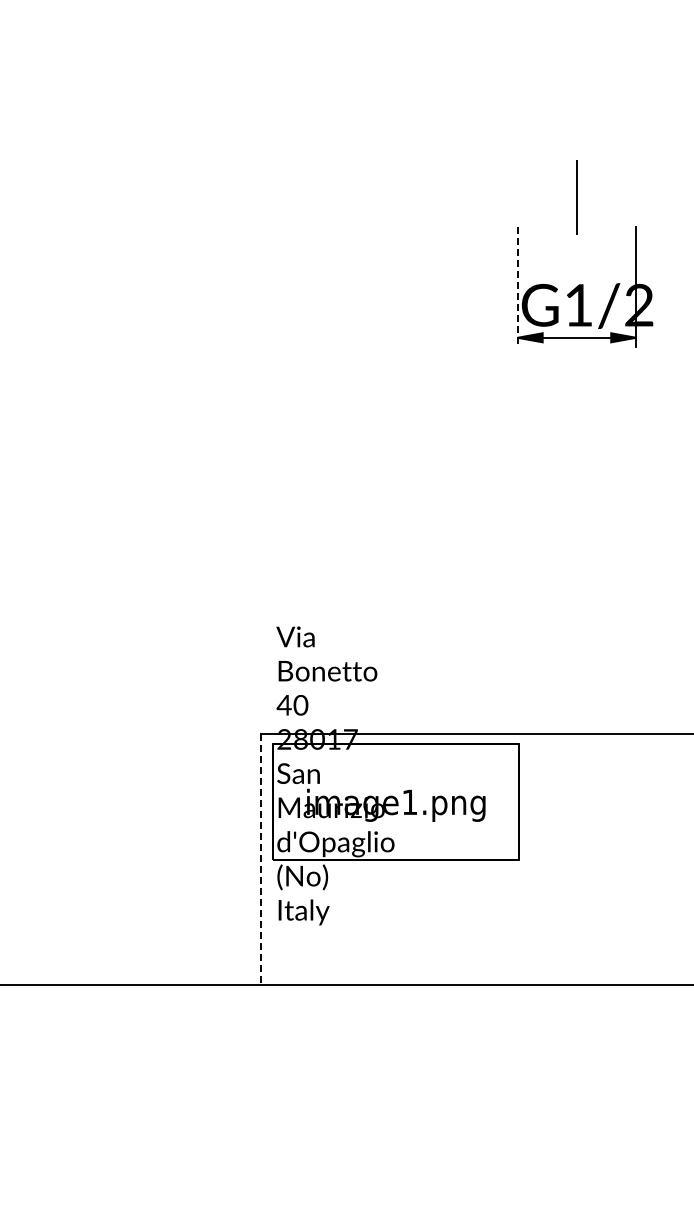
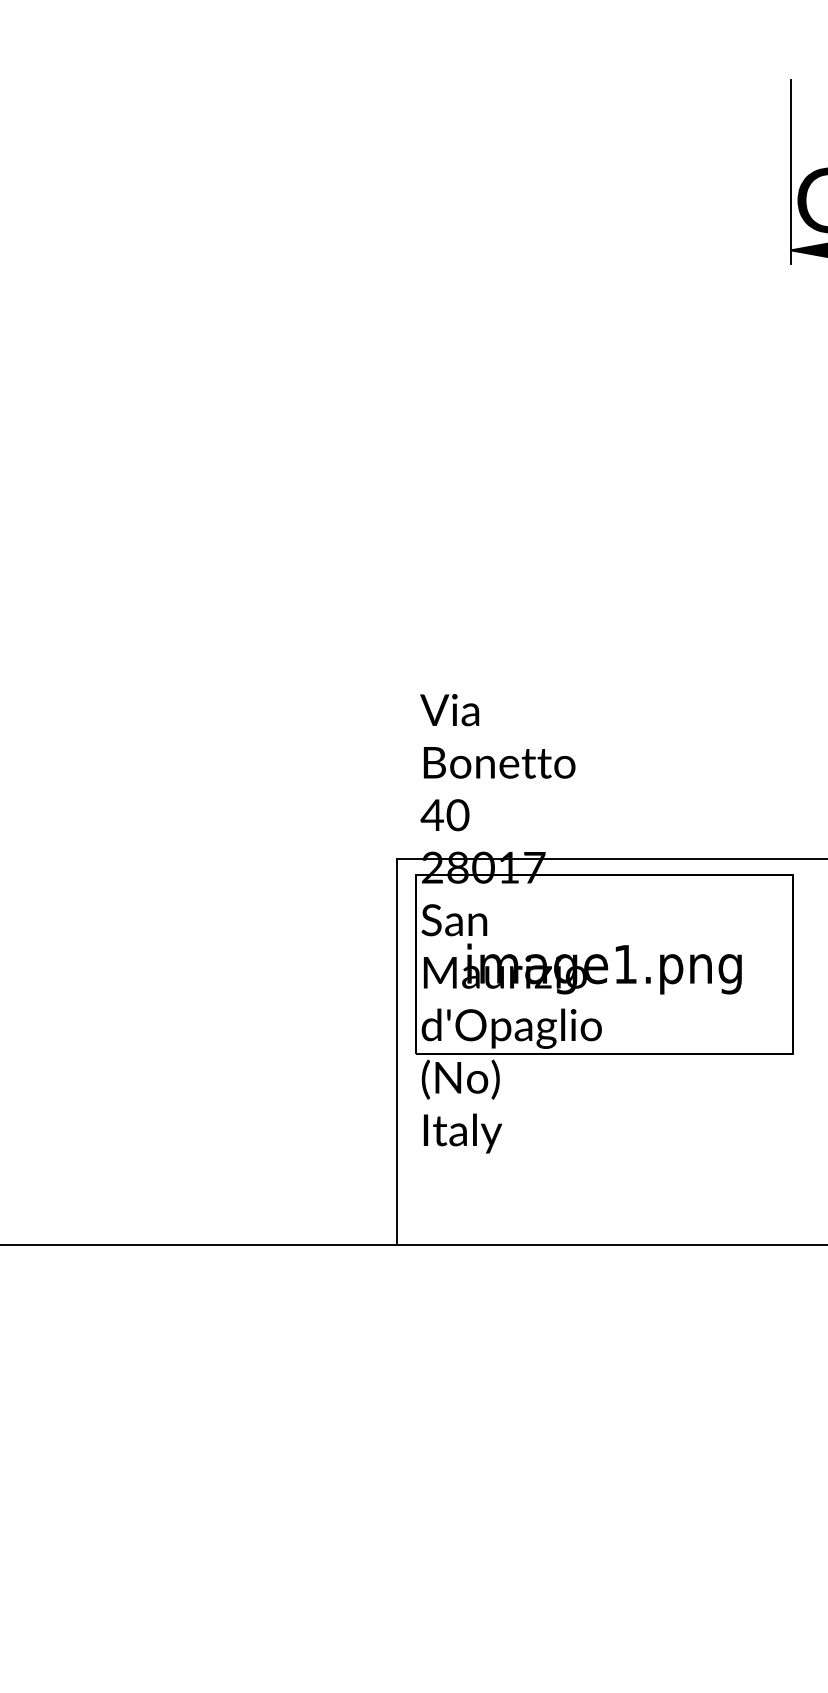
line: (517, 286) -> (790, 171), dashed -> solid
line: (261, 859) -> (397, 1052), dashed -> solid

